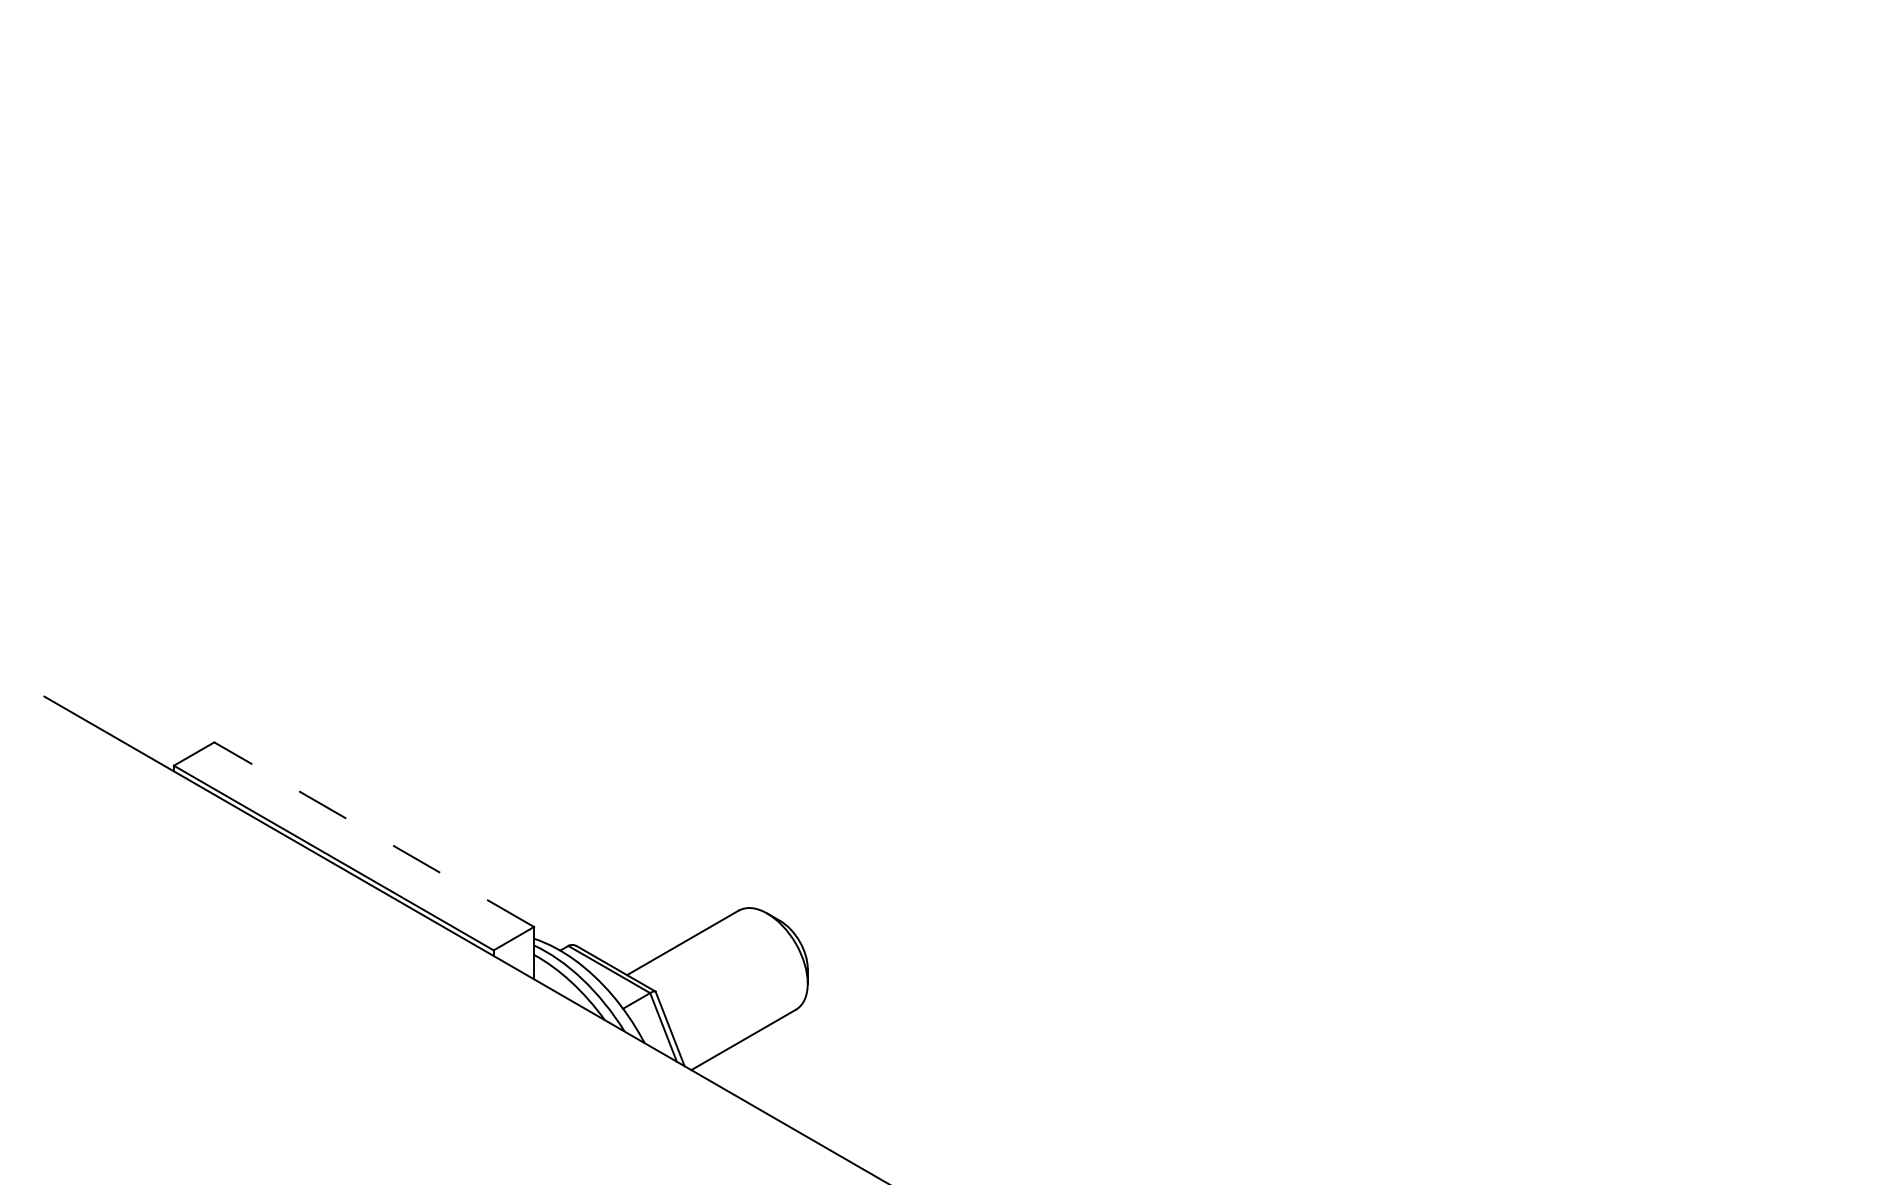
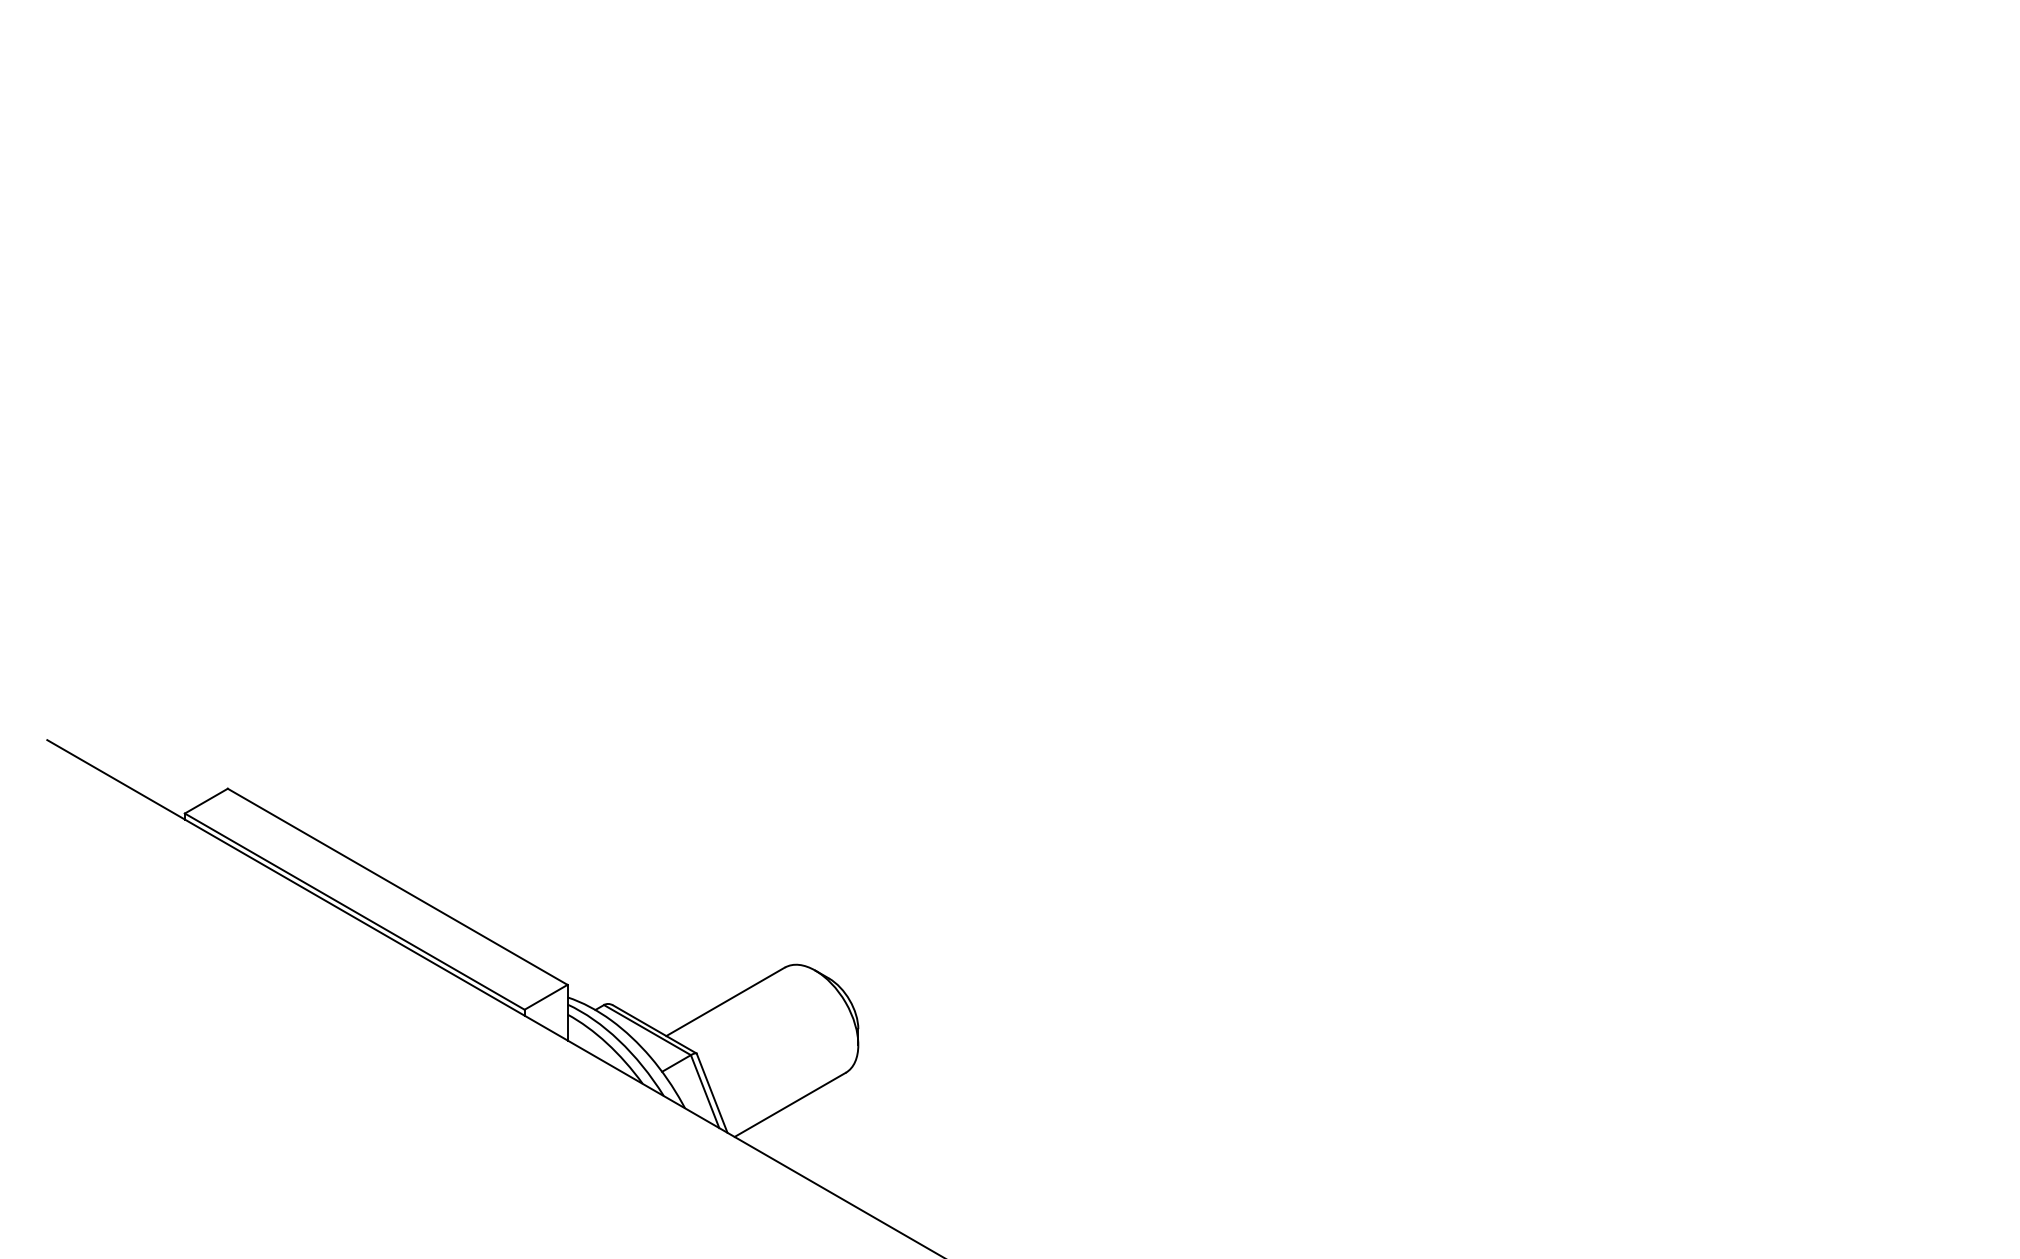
line: (374, 834) -> (398, 886), dashed -> solid

